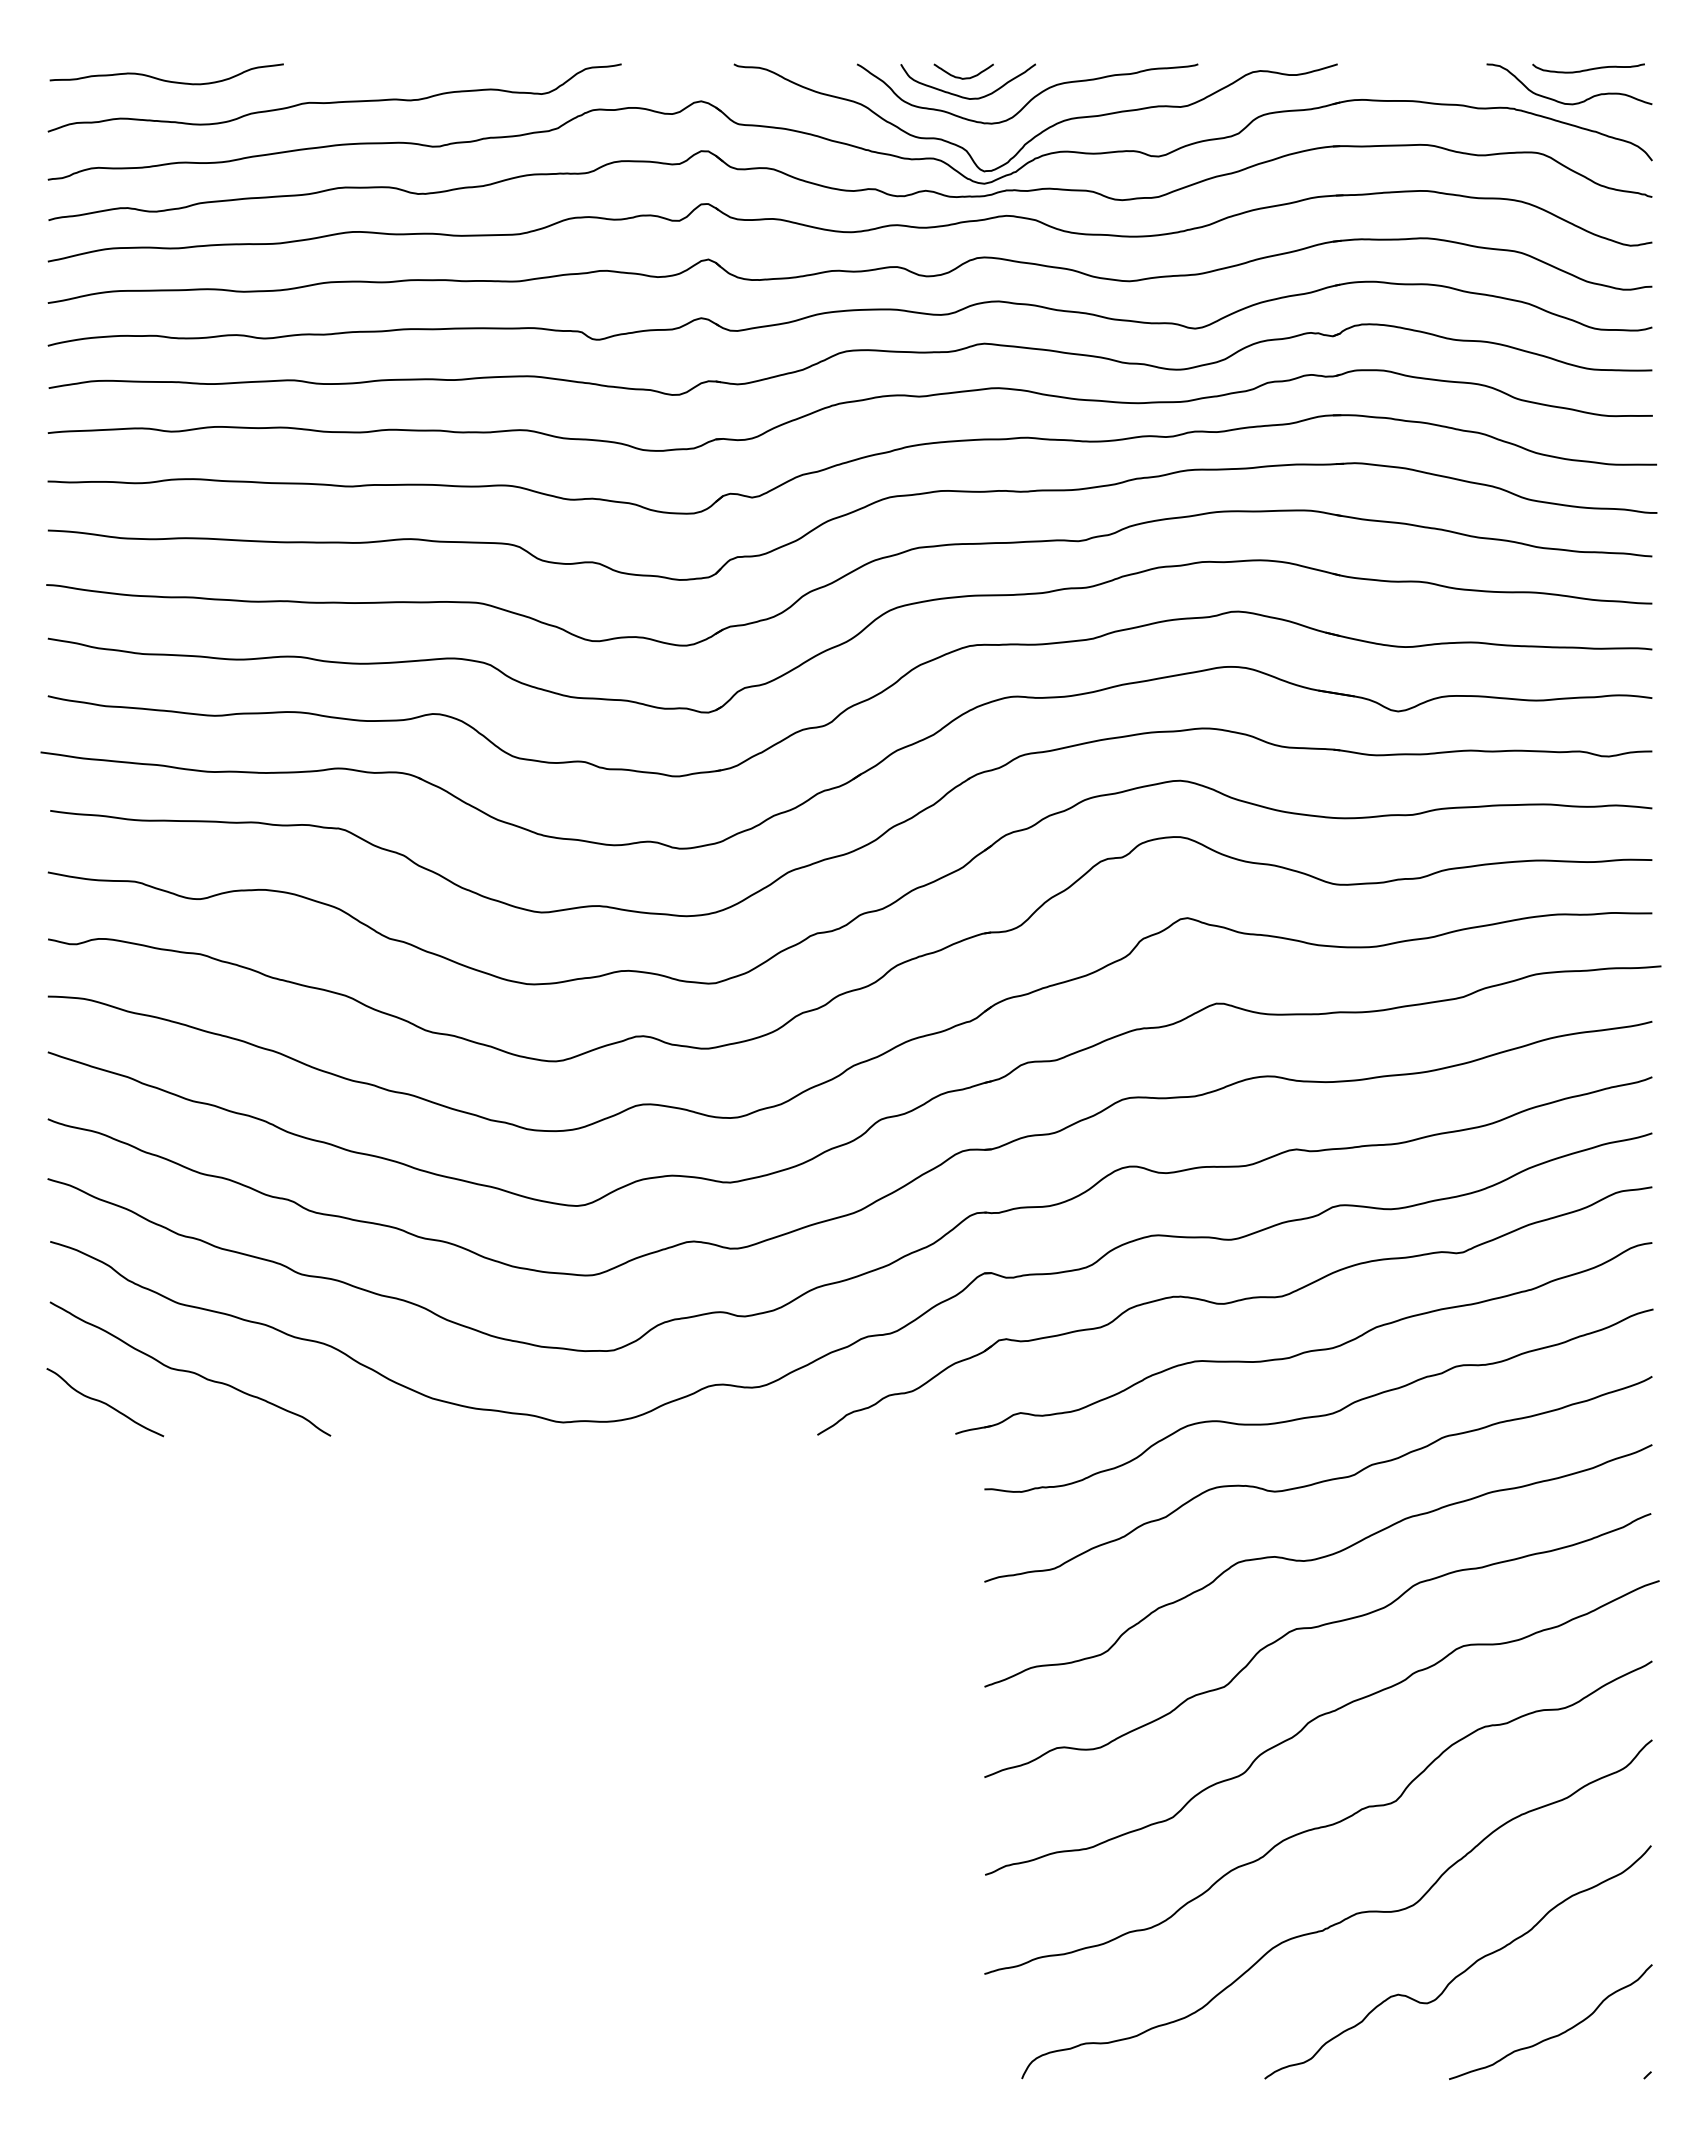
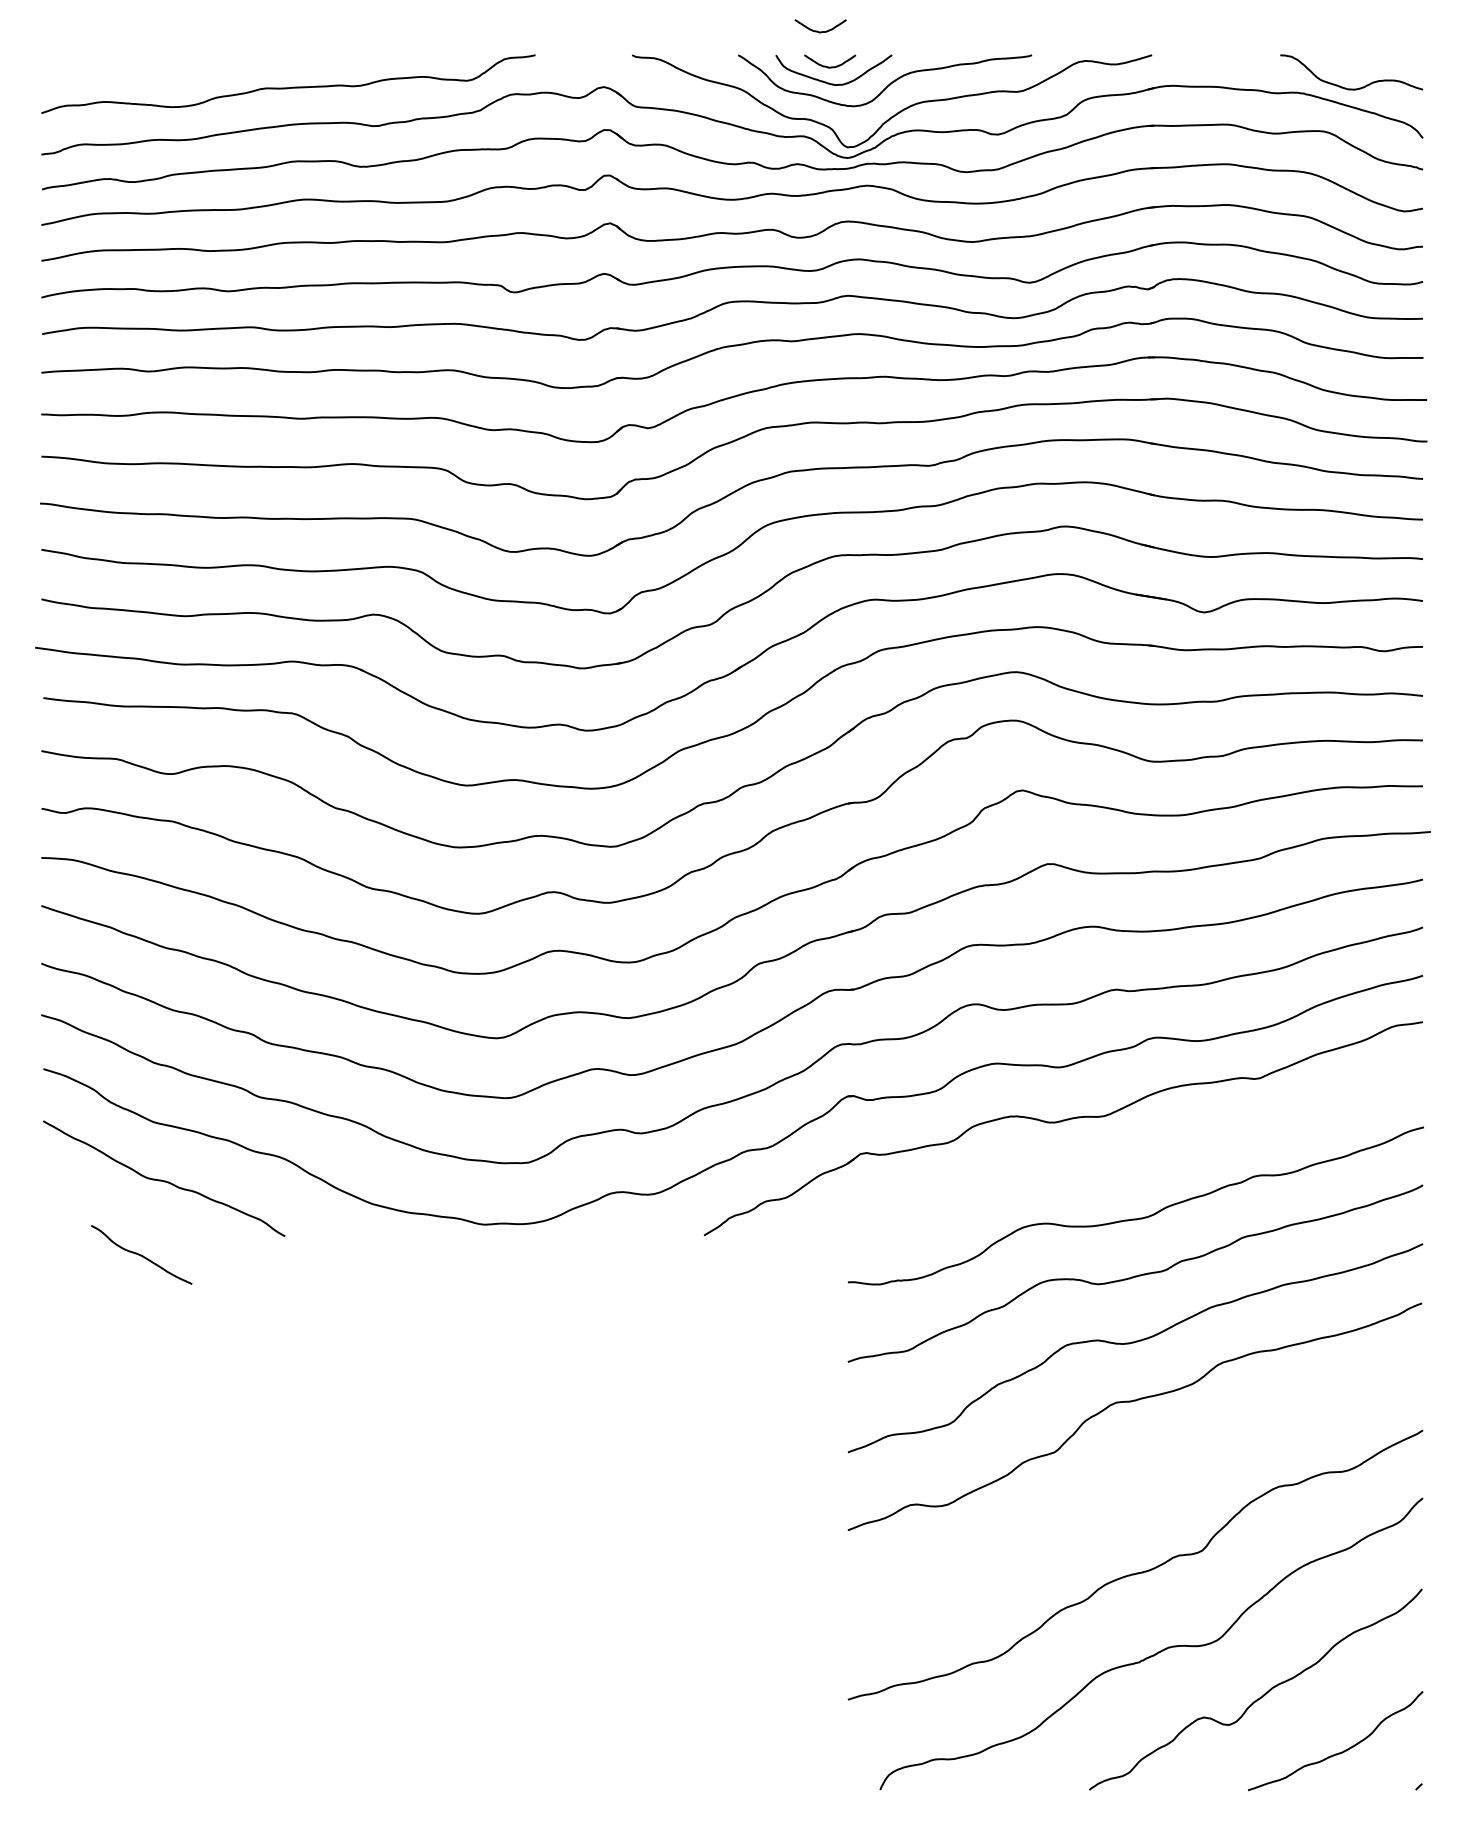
curve: (952, 36) -> (820, 31), added
curve: (1588, 68) -> (1368, 58), removed
curve: (164, 79) -> (141, 68), removed
part: (1308, 1350) -> (1126, 1162), removed
curve: (105, 1402) -> (141, 1254), moved
curve: (1317, 1718) -> (1134, 1479), removed

